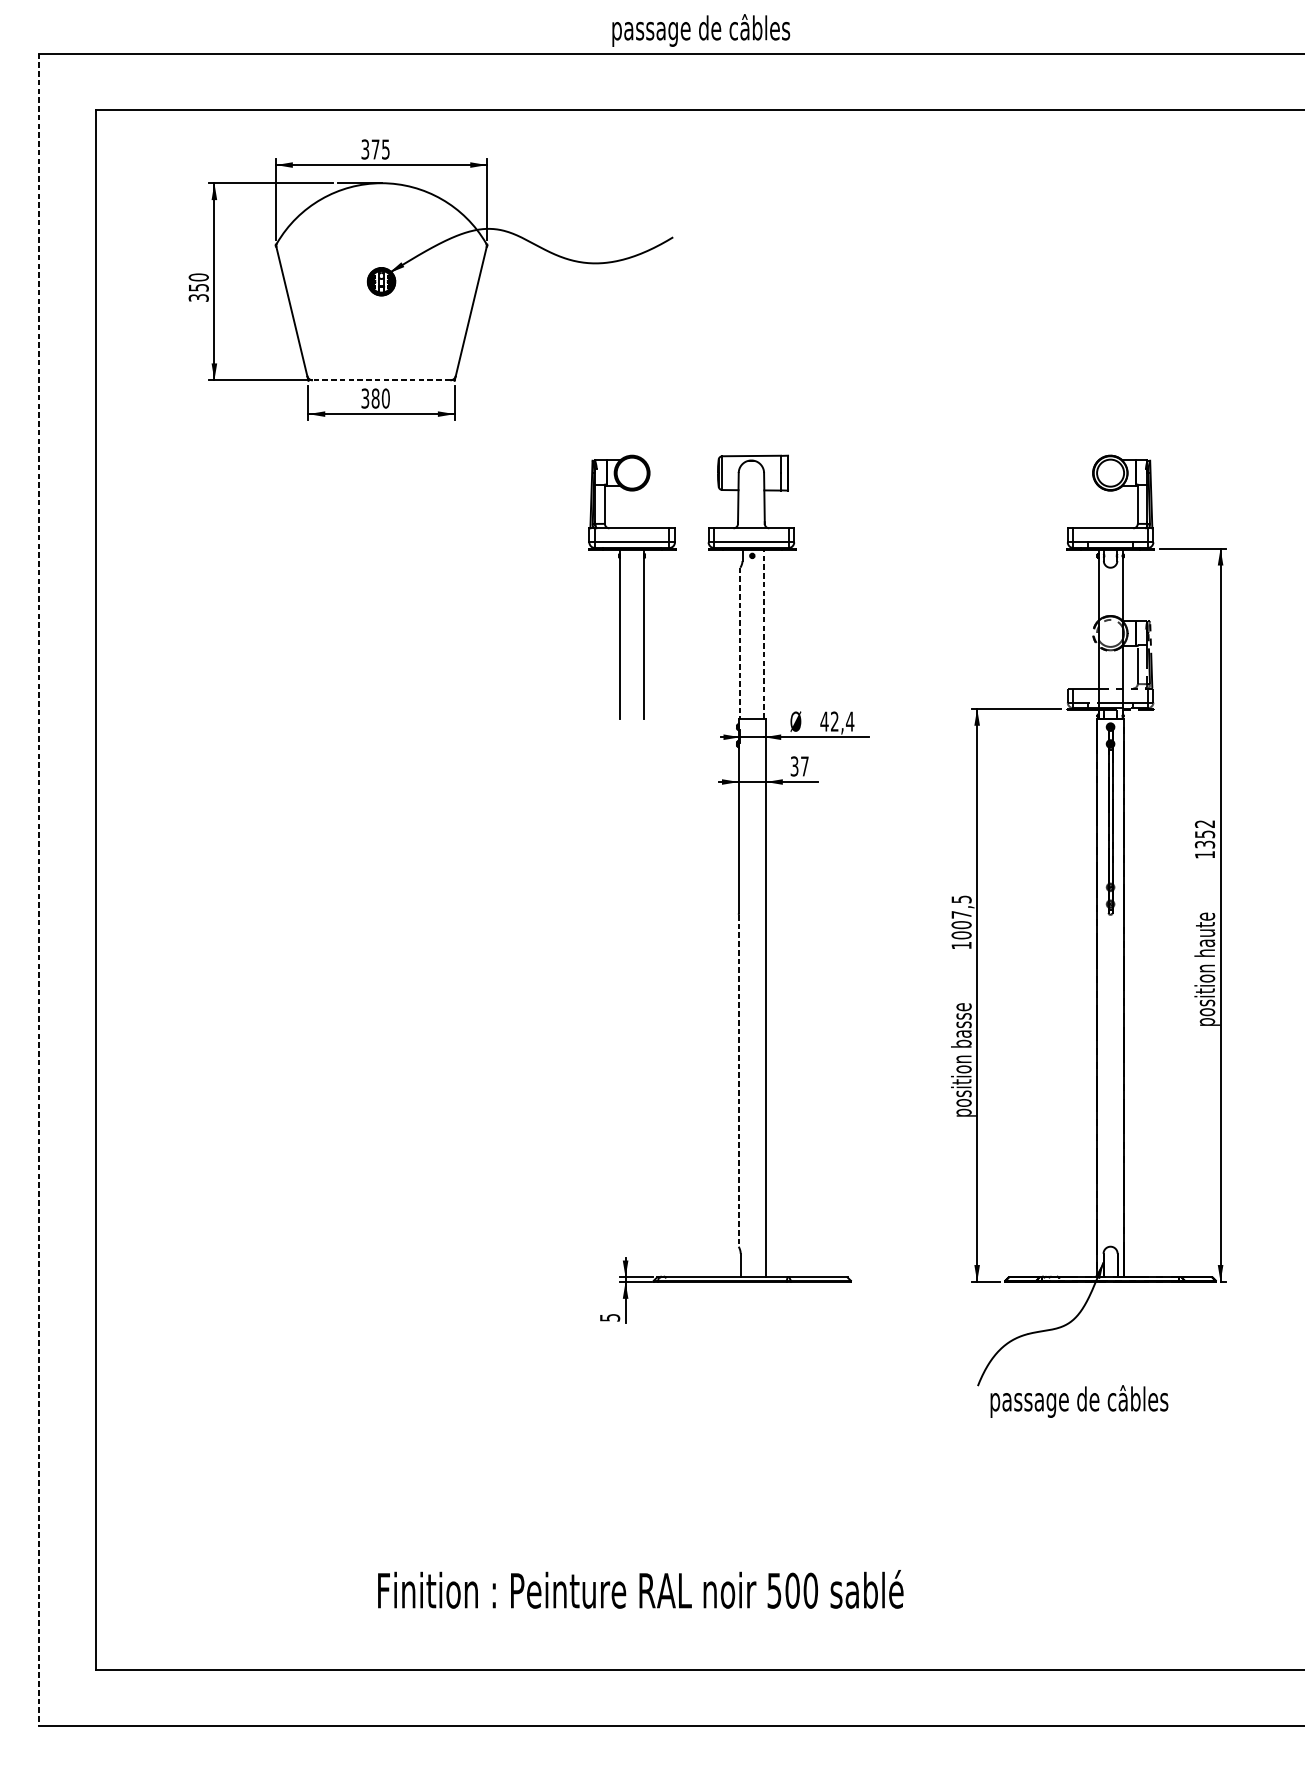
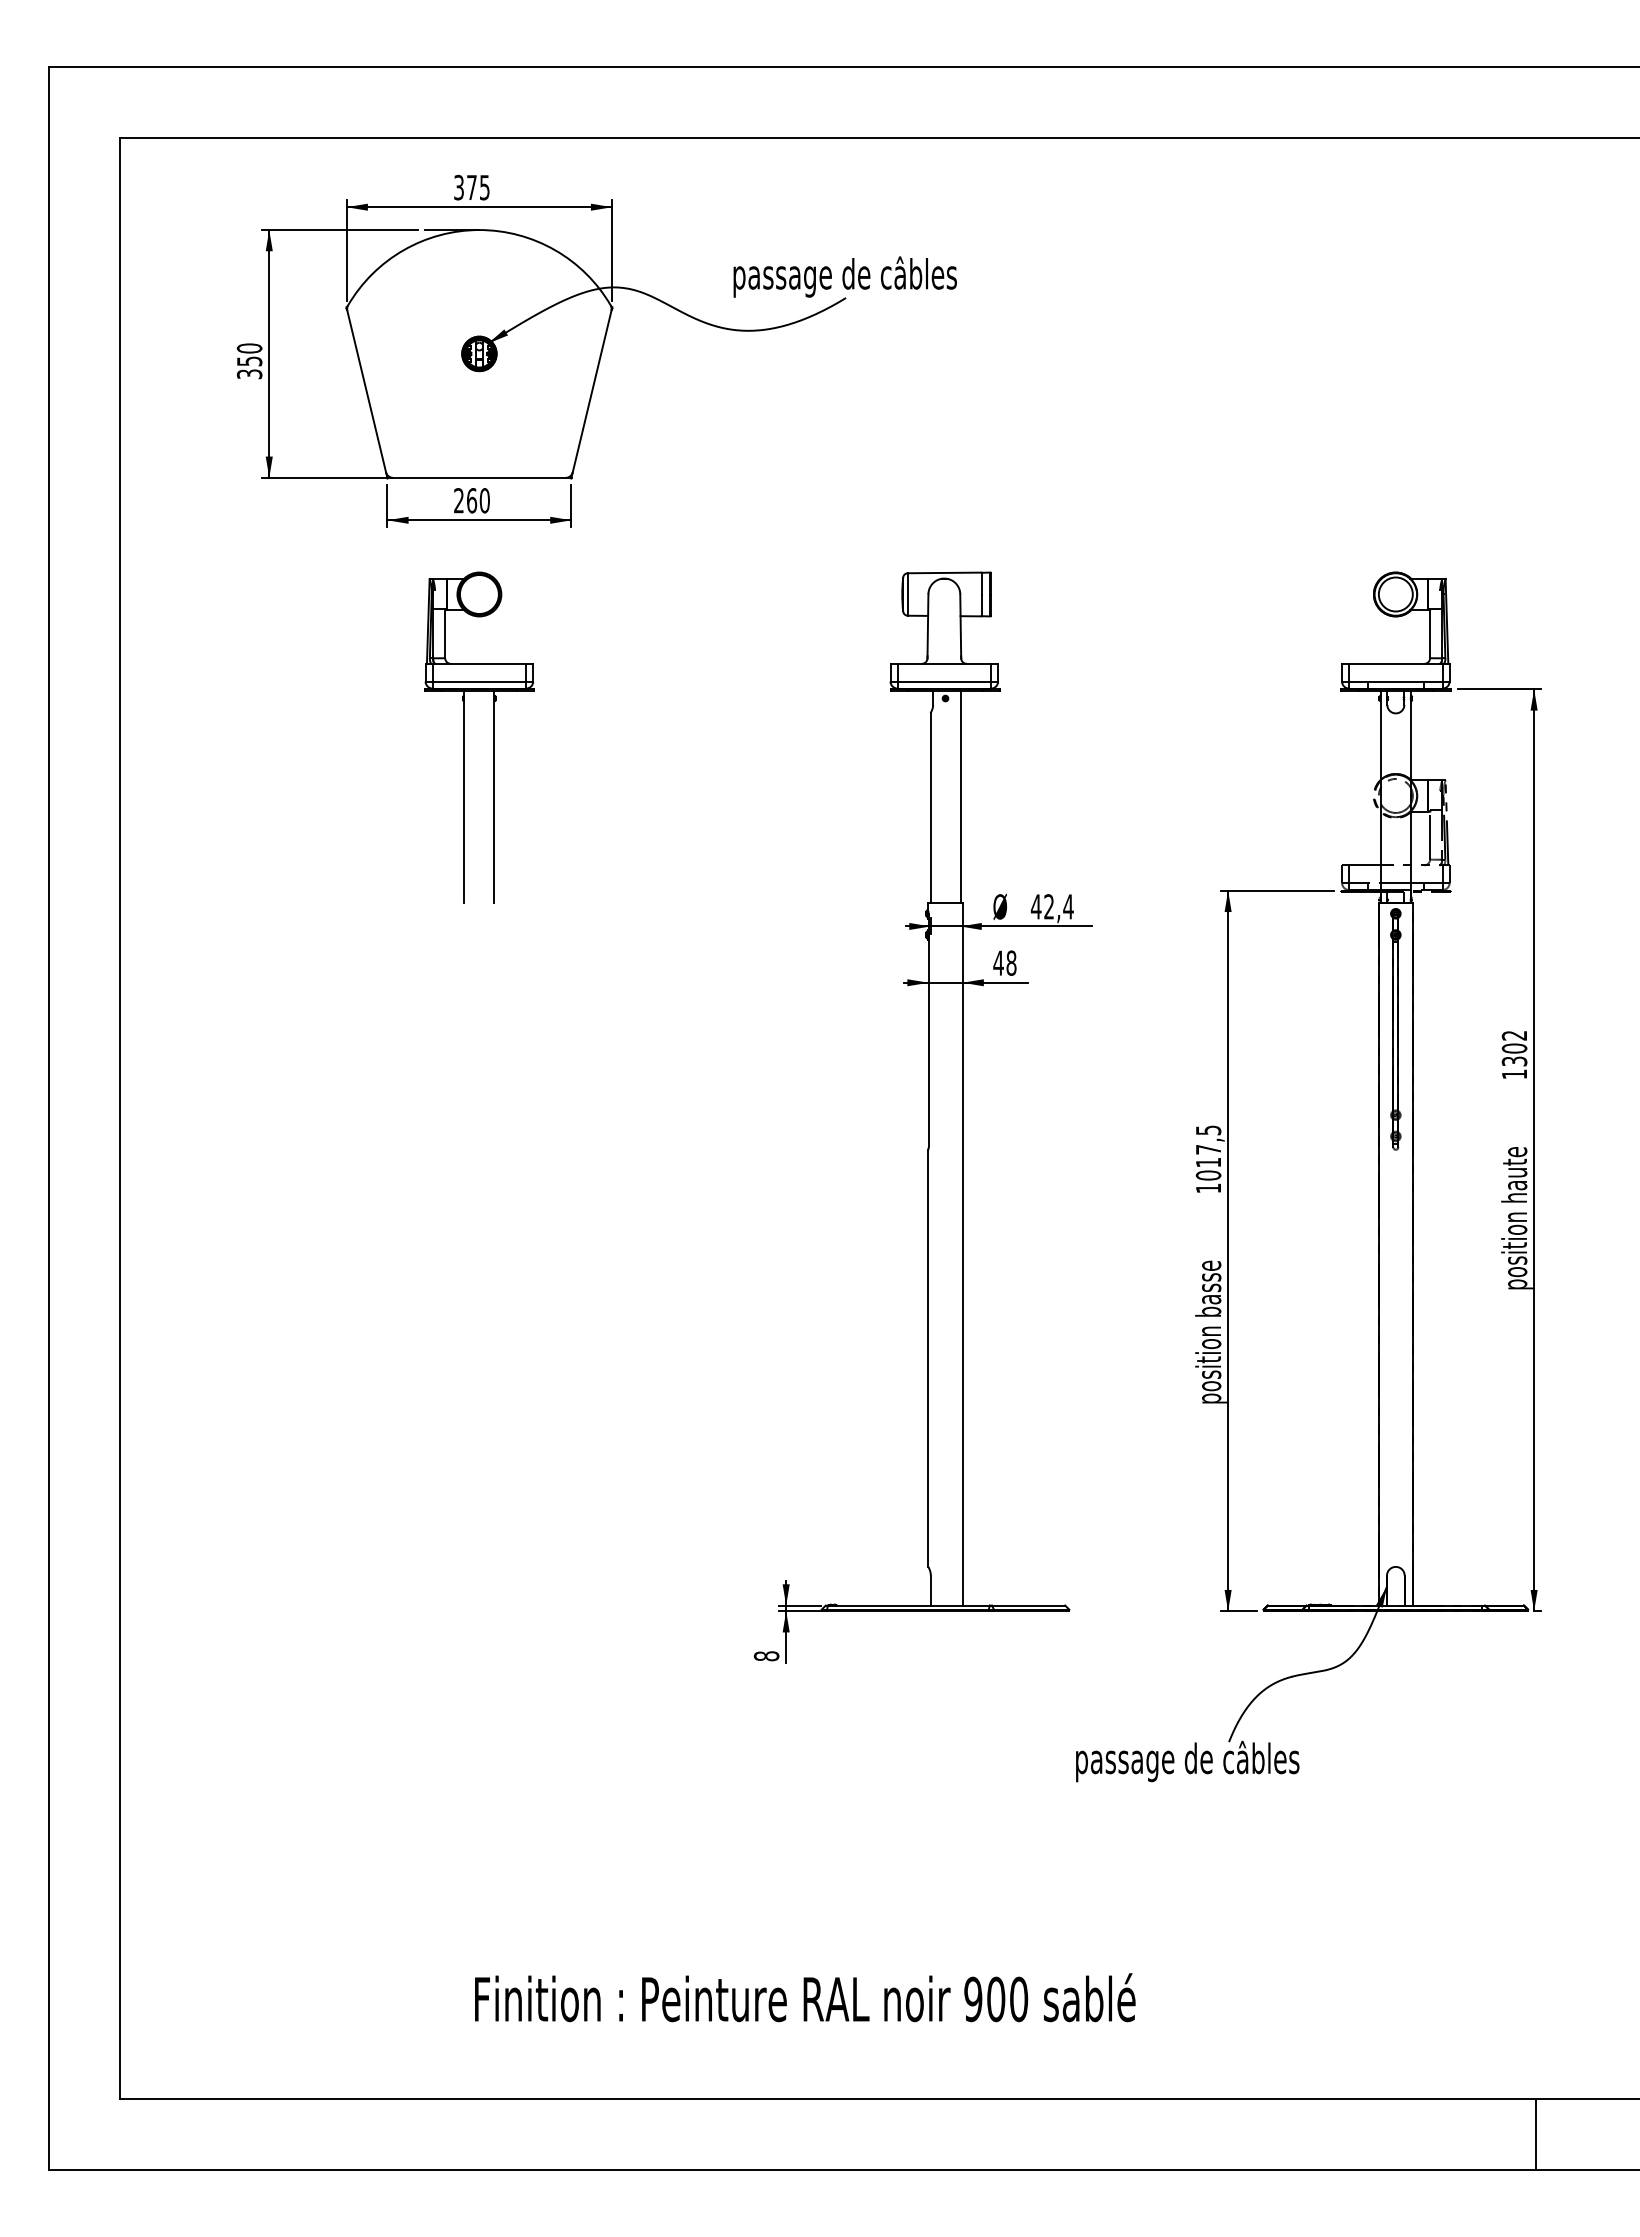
text: (700, 30) -> (844, 276), moved
line: (380, 380) -> (478, 477), dashed -> solid
text: (370, 398) -> (465, 500), 380 -> 260
part: (643, 586) -> (493, 737), moved
line: (764, 633) -> (960, 796), dashed -> solid
line: (740, 643) -> (930, 808), dashed -> solid
text: (799, 765) -> (1004, 962), 37 -> 48
text: (1204, 834) -> (1514, 1048), 1352 -> 1302
line: (39, 890) -> (49, 1118), dashed -> solid
text: (961, 925) -> (1208, 1162), 1007,5 -> 1017,5
line: (738, 1080) -> (928, 1358), dashed -> solid
text: (609, 1317) -> (766, 1656), 5 -> 8
text: (1079, 1401) -> (1187, 1761), moved
text: (774, 1590) -> (973, 1998), 500 -> 900
line: (1222, 1698) -> (1536, 2134), added

